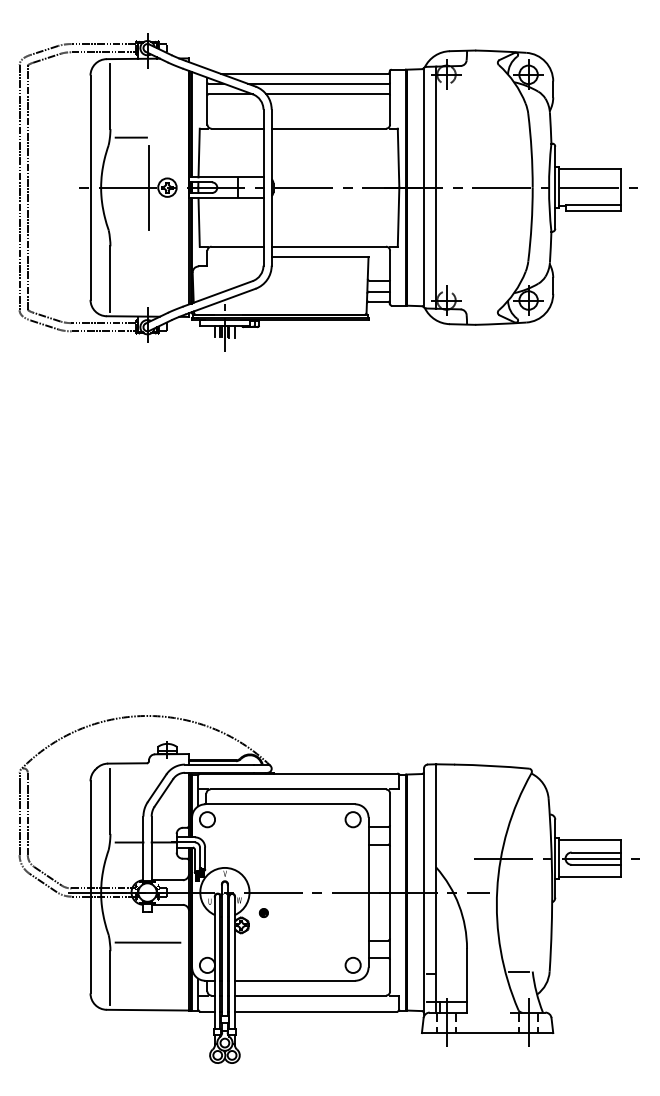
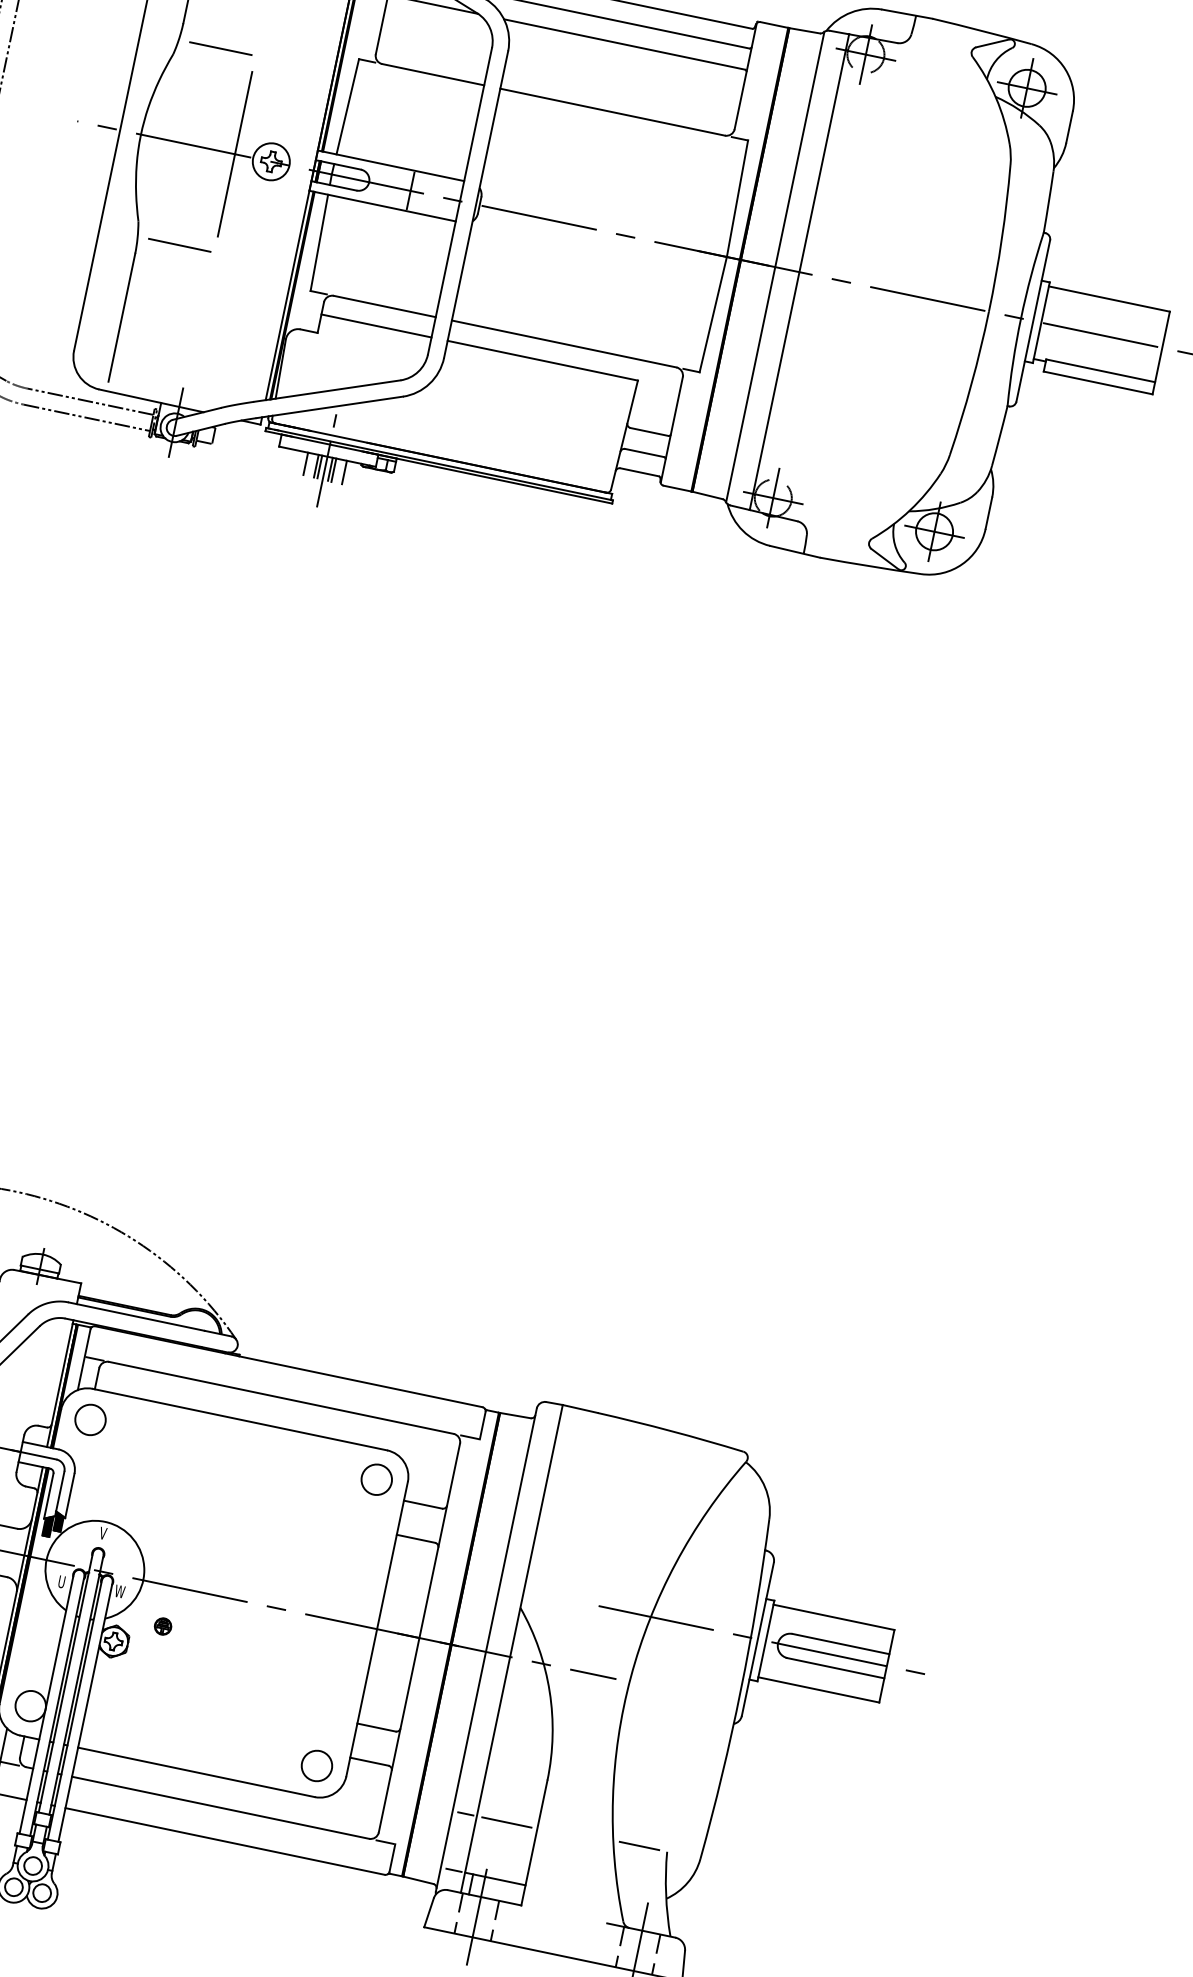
line: (130, 237) -> (178, 244), added
line: (235, 257) -> (376, 326), added
line: (451, 973) -> (506, 1822), added

